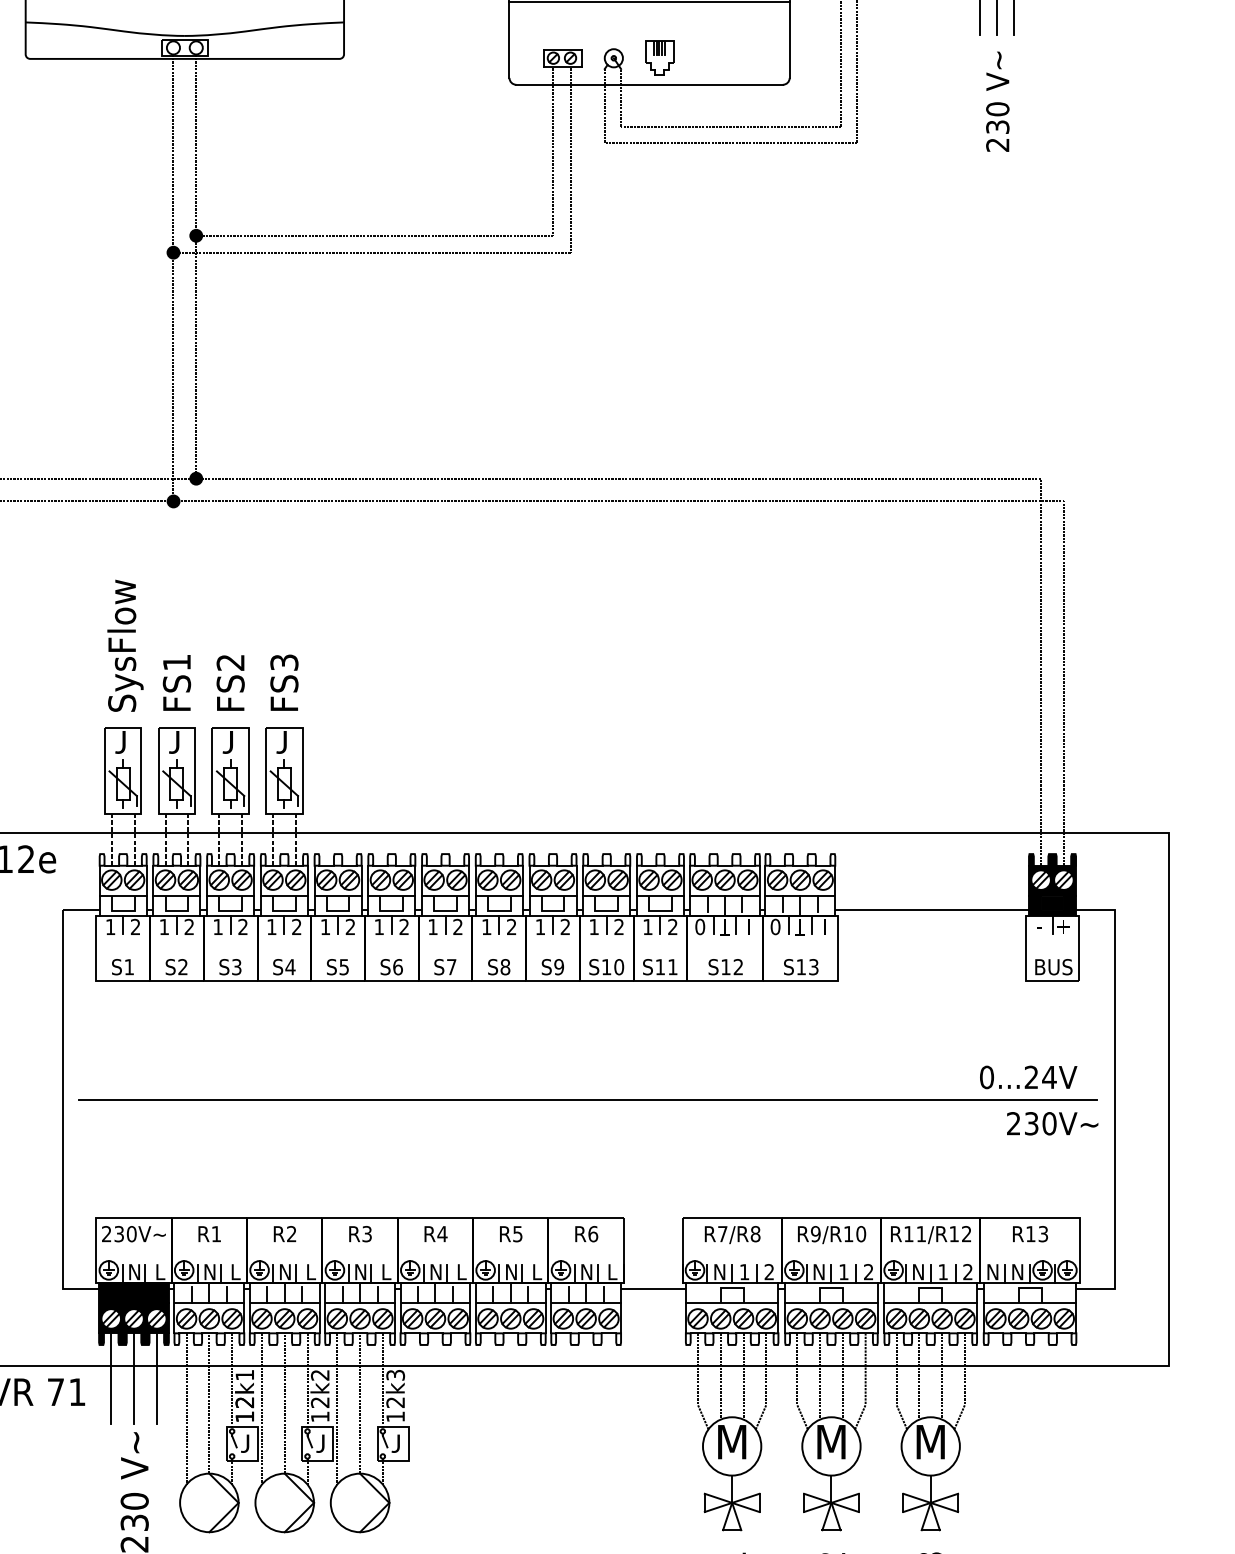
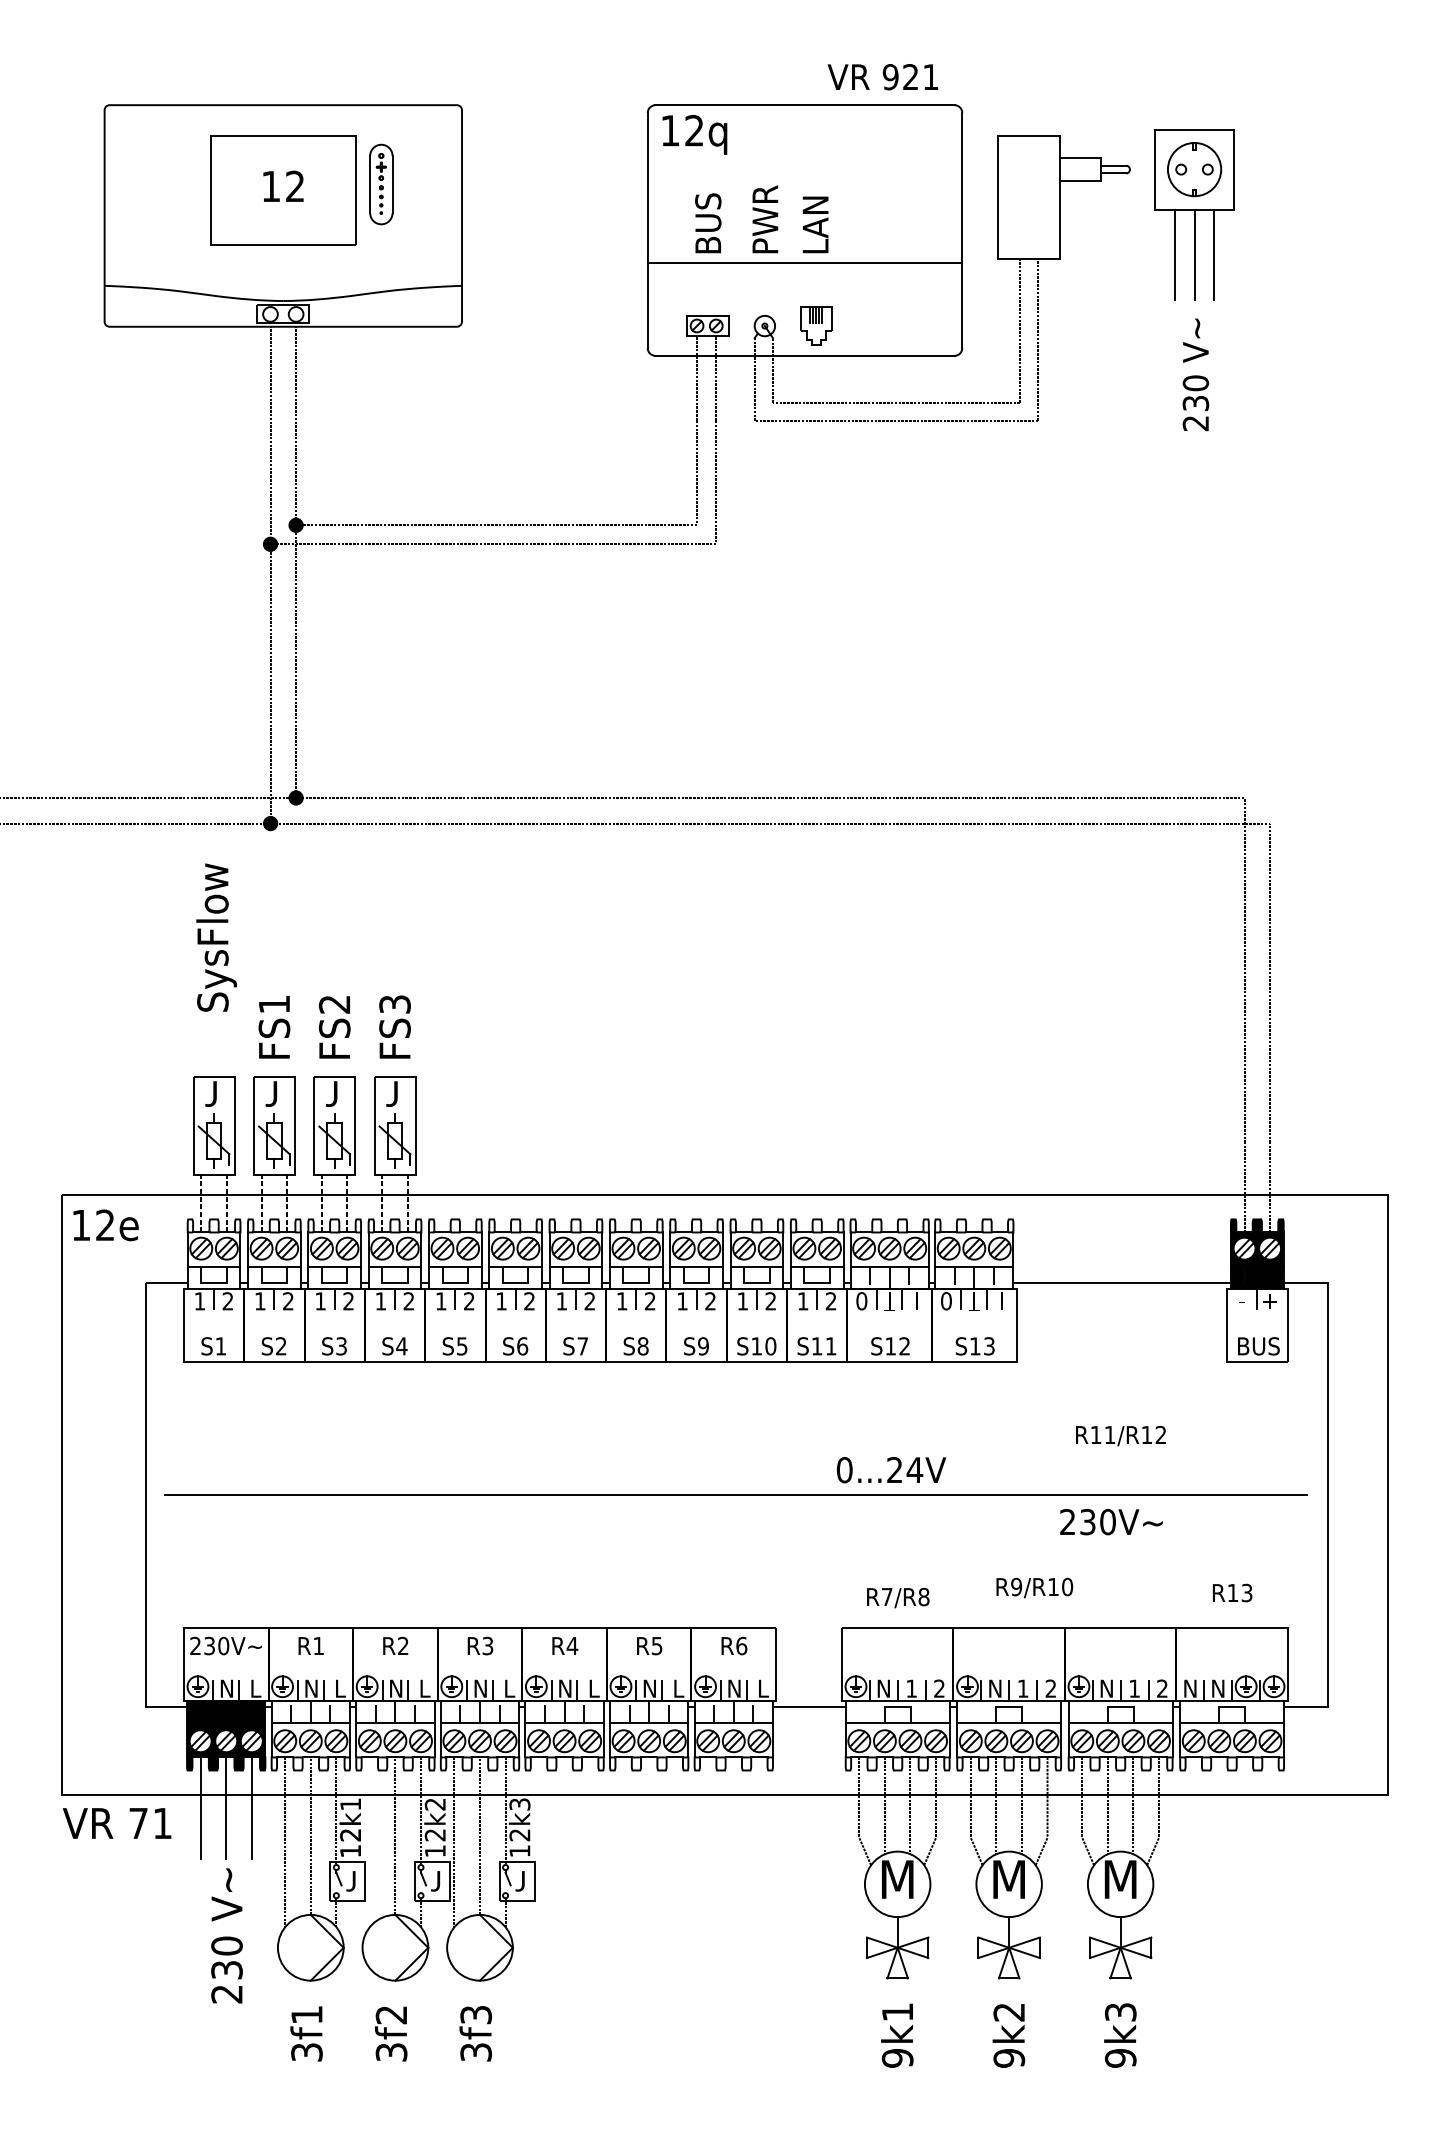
text: (125, 645) -> (216, 937), moved
text: (1028, 1077) -> (891, 1470), moved
text: (1052, 1124) -> (1111, 1522), moved
text: (1030, 1233) -> (1232, 1592), moved
text: (732, 1234) -> (898, 1597), moved
text: (831, 1234) -> (1034, 1587), moved
text: (930, 1234) -> (1120, 1435), moved
line: (261, 1409) -> (369, 1842), removed

